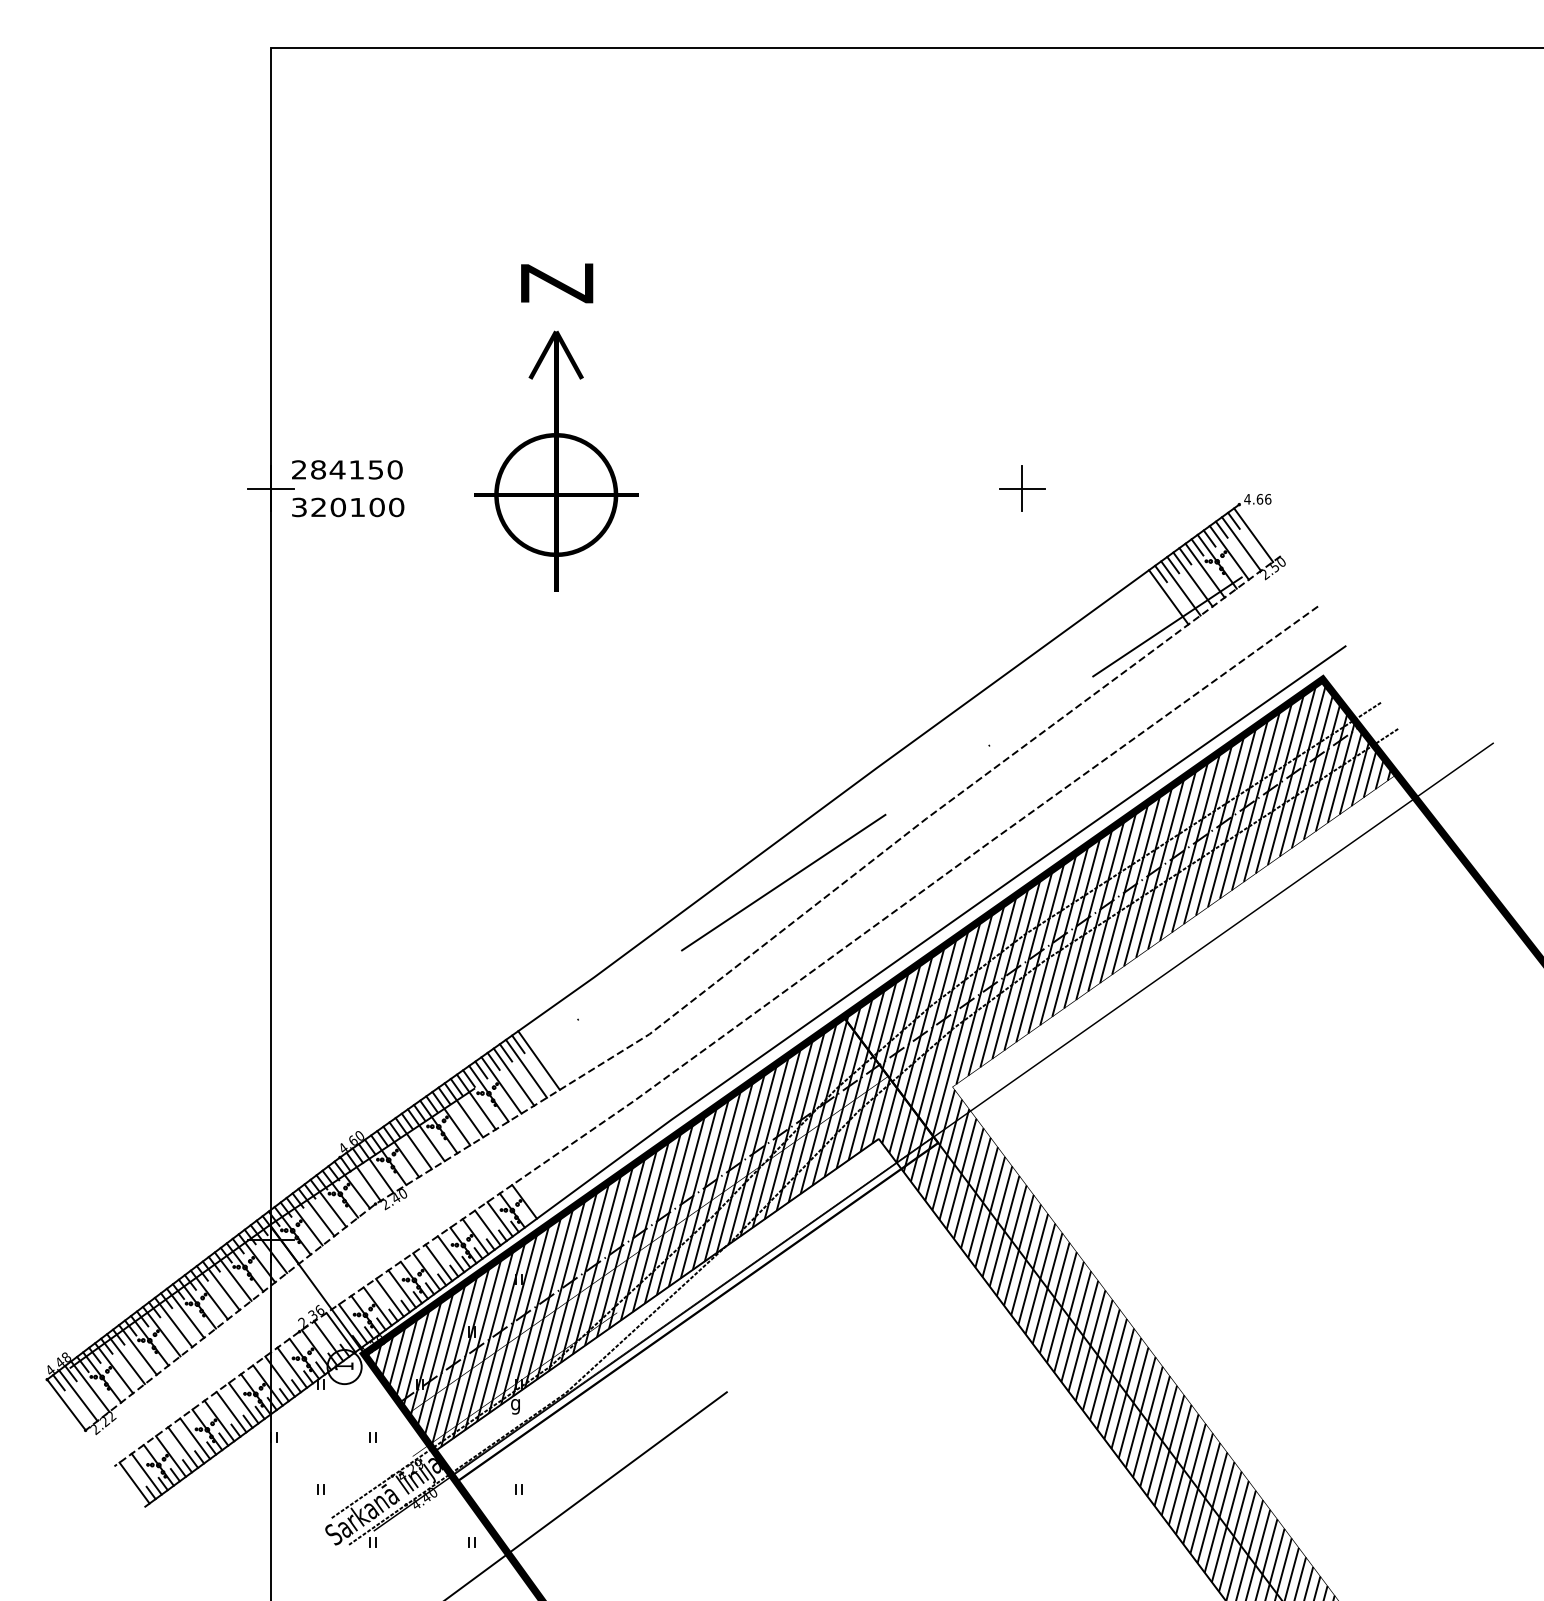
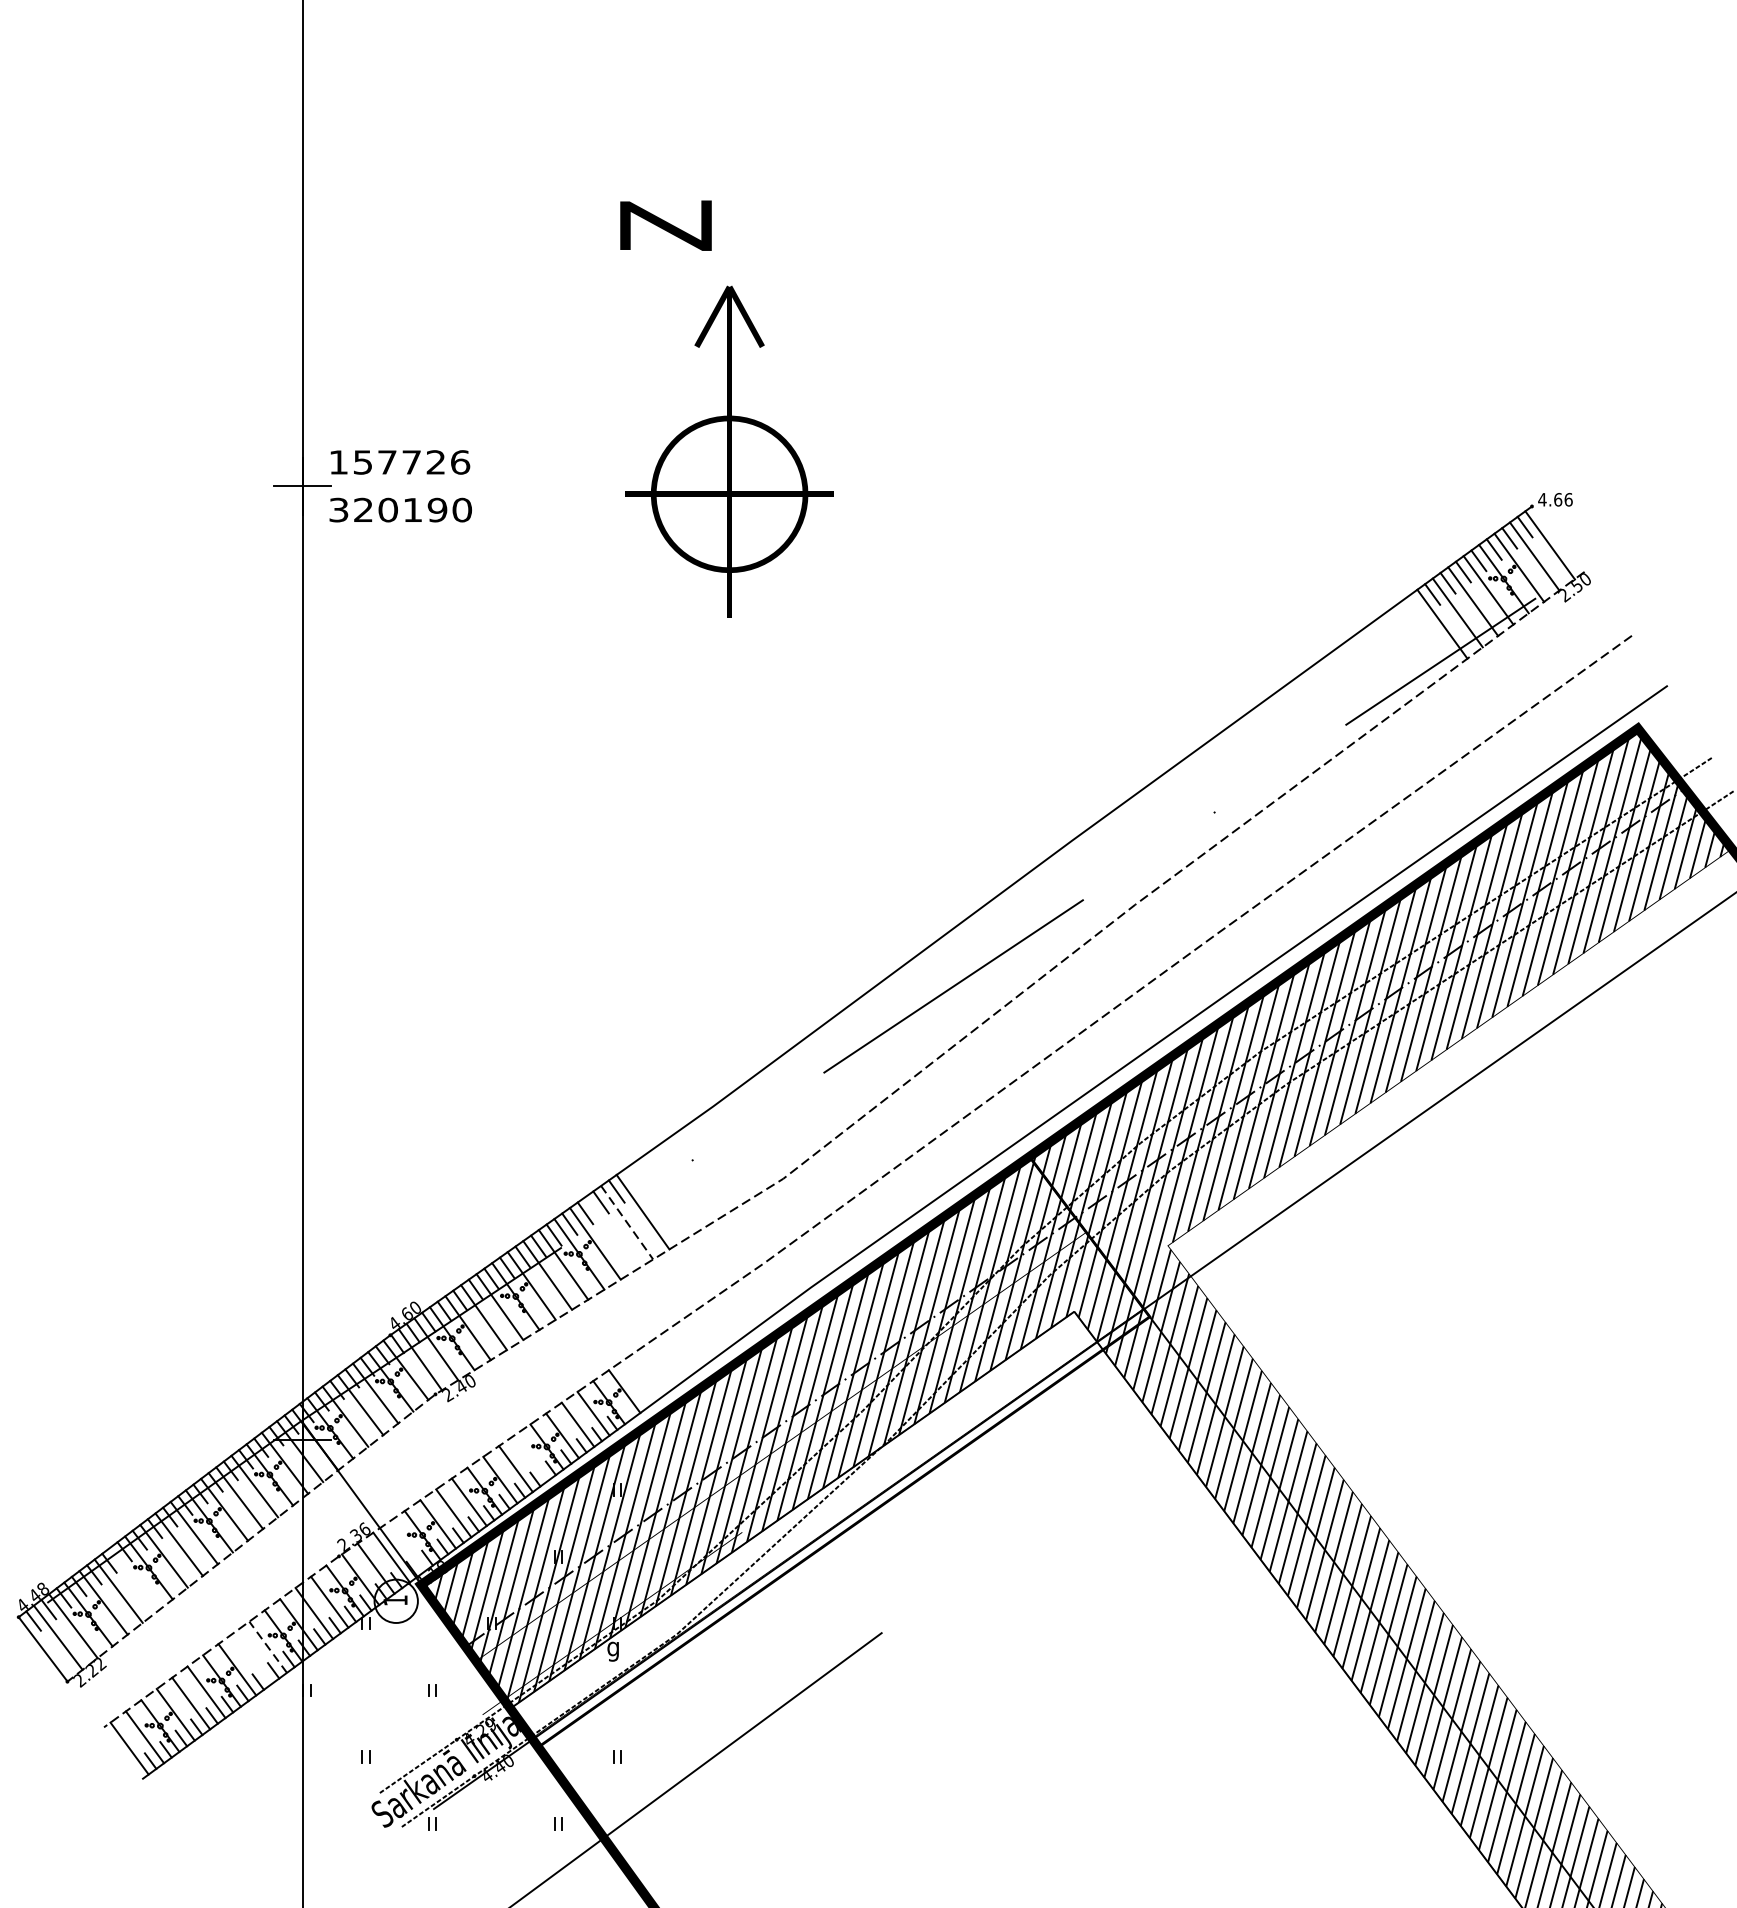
part: (556, 460) -> (729, 450), moved
text: (347, 469) -> (399, 461), 284150 -> 157726
part: (1022, 488) -> (1256, 486), removed
text: (376, 507) -> (436, 510), 320100 -> 320190
line: (526, 1069) -> (627, 1223), solid -> dashed
line: (513, 1076) -> (610, 1232), removed
line: (450, 1254) -> (530, 1458), removed
line: (352, 1323) -> (406, 1545), removed
line: (137, 1349) -> (133, 1579), removed
line: (243, 1402) -> (267, 1646), solid -> dashed
line: (231, 1411) -> (252, 1657), removed

